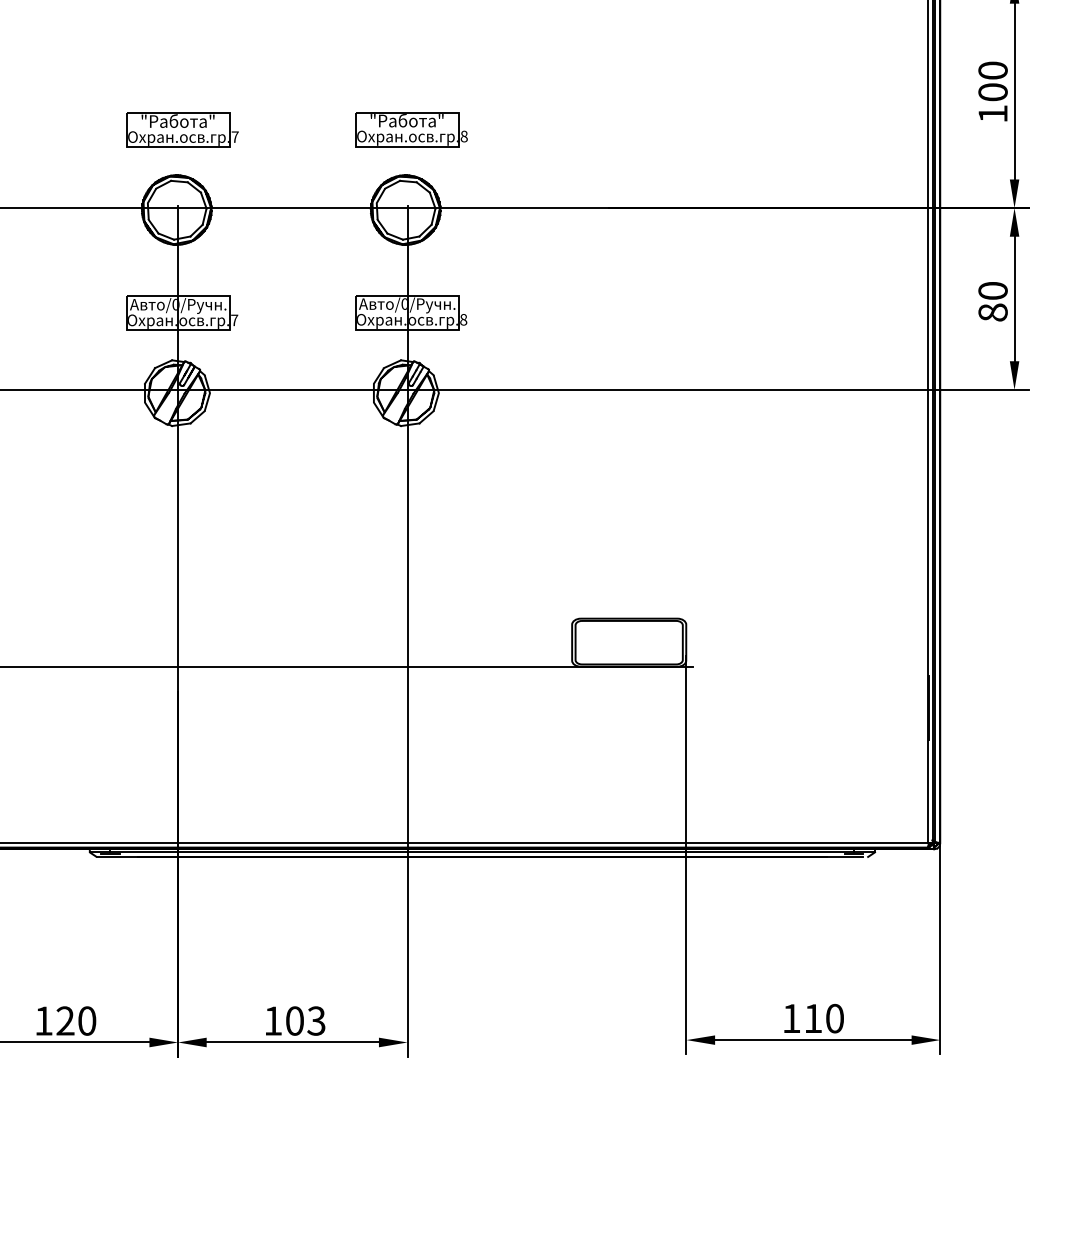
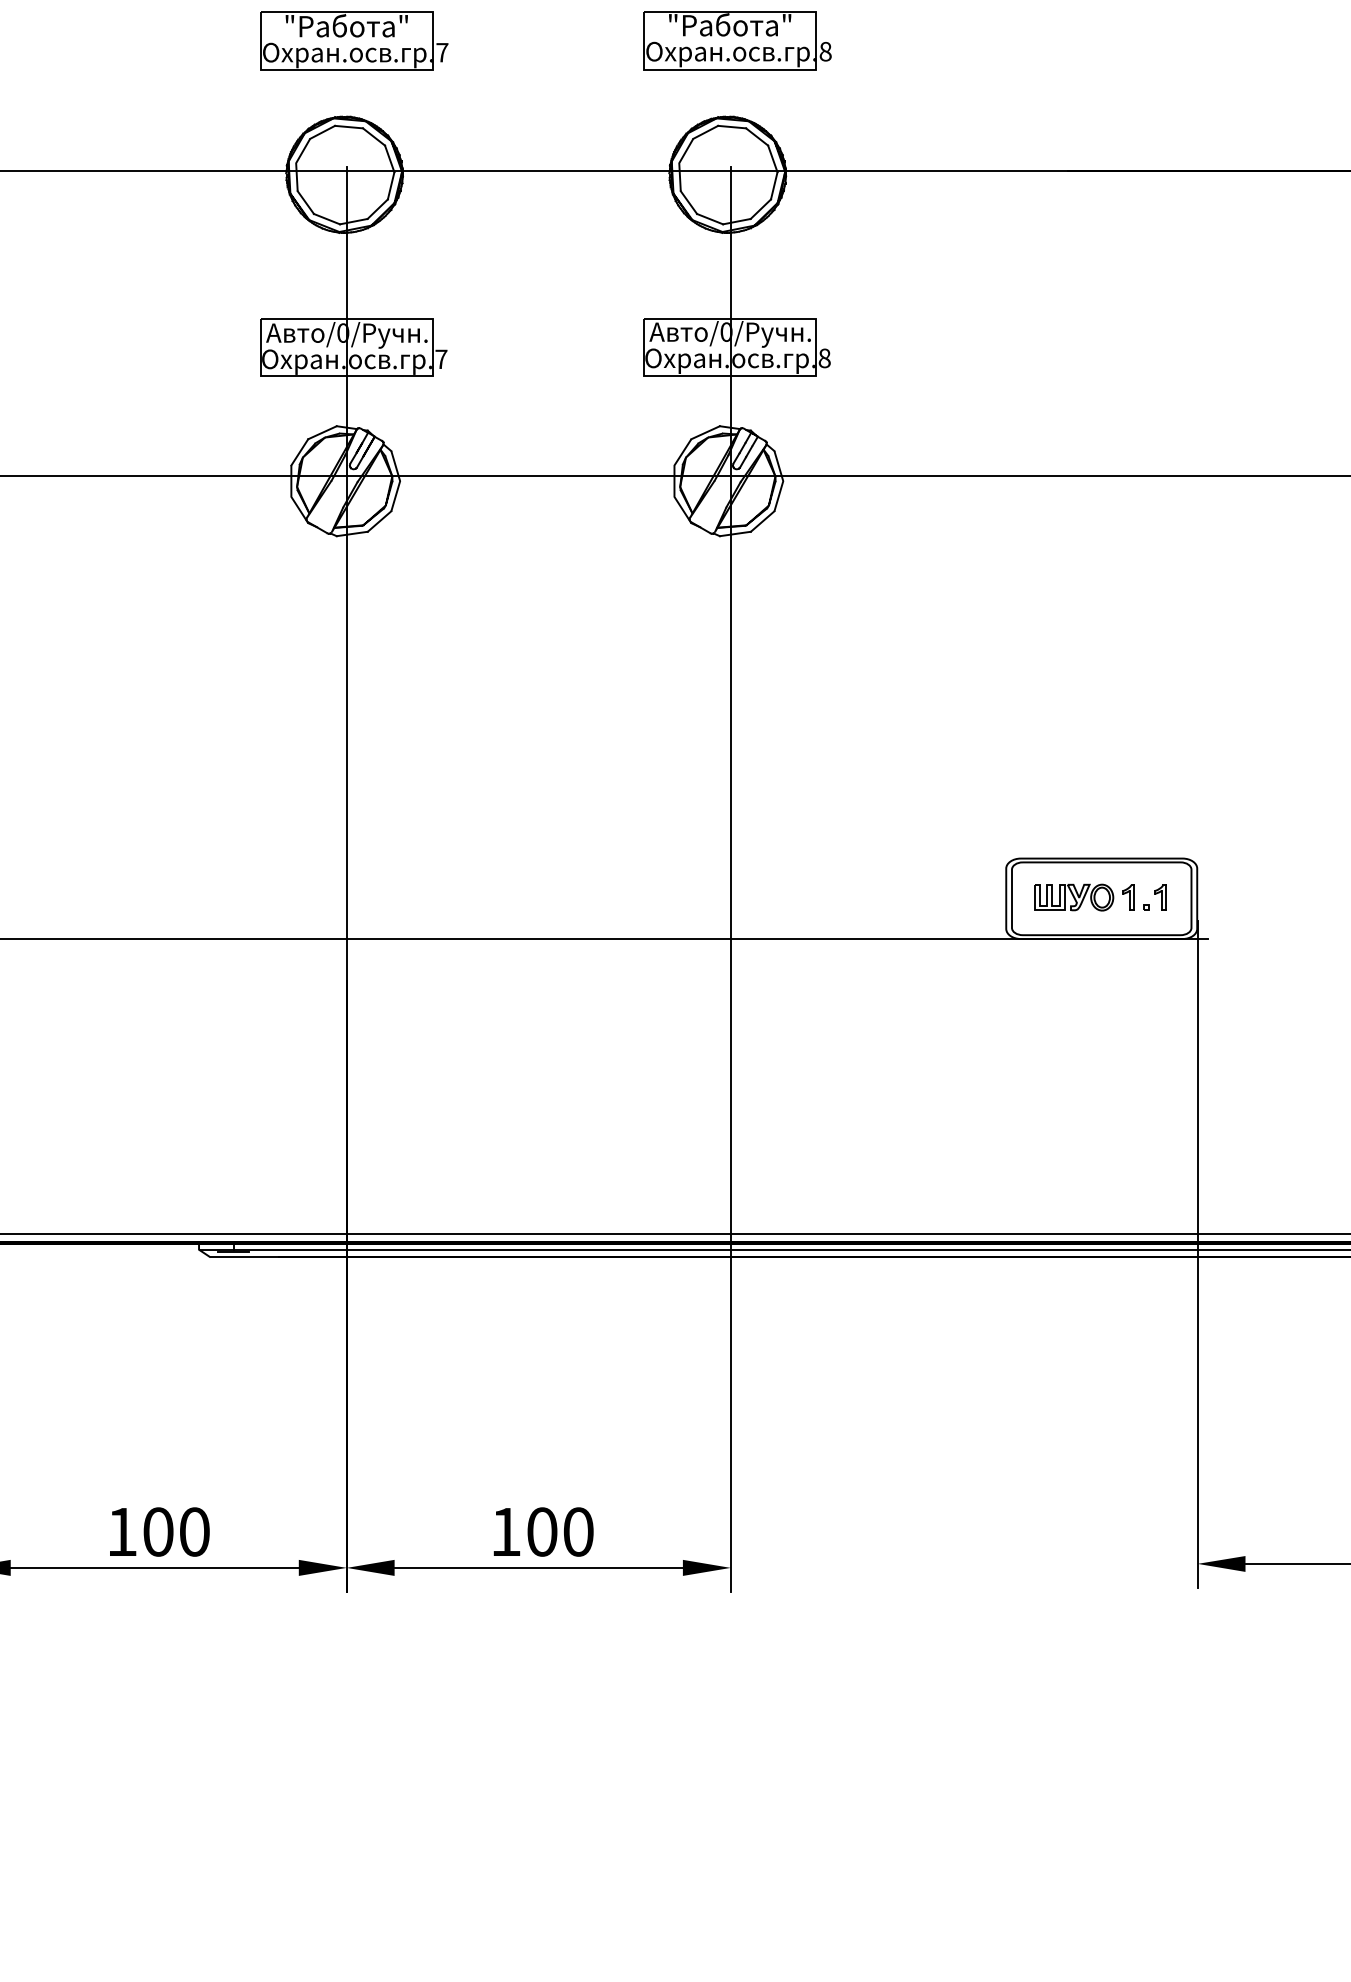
part: (627, 641) -> (1098, 896), added
text: (65, 1020) -> (158, 1531), 120 -> 100
text: (316, 1020) -> (578, 1531), 103 -> 100

